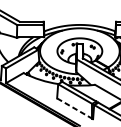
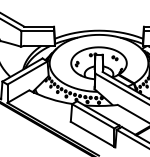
line: (75, 108) -> (93, 134), dashed -> solid

